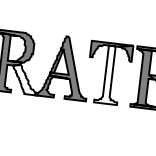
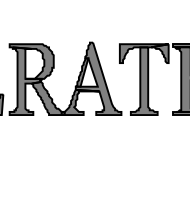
fill: (108, 75) -> (143, 81), added
fill: (24, 79) -> (47, 98), added

